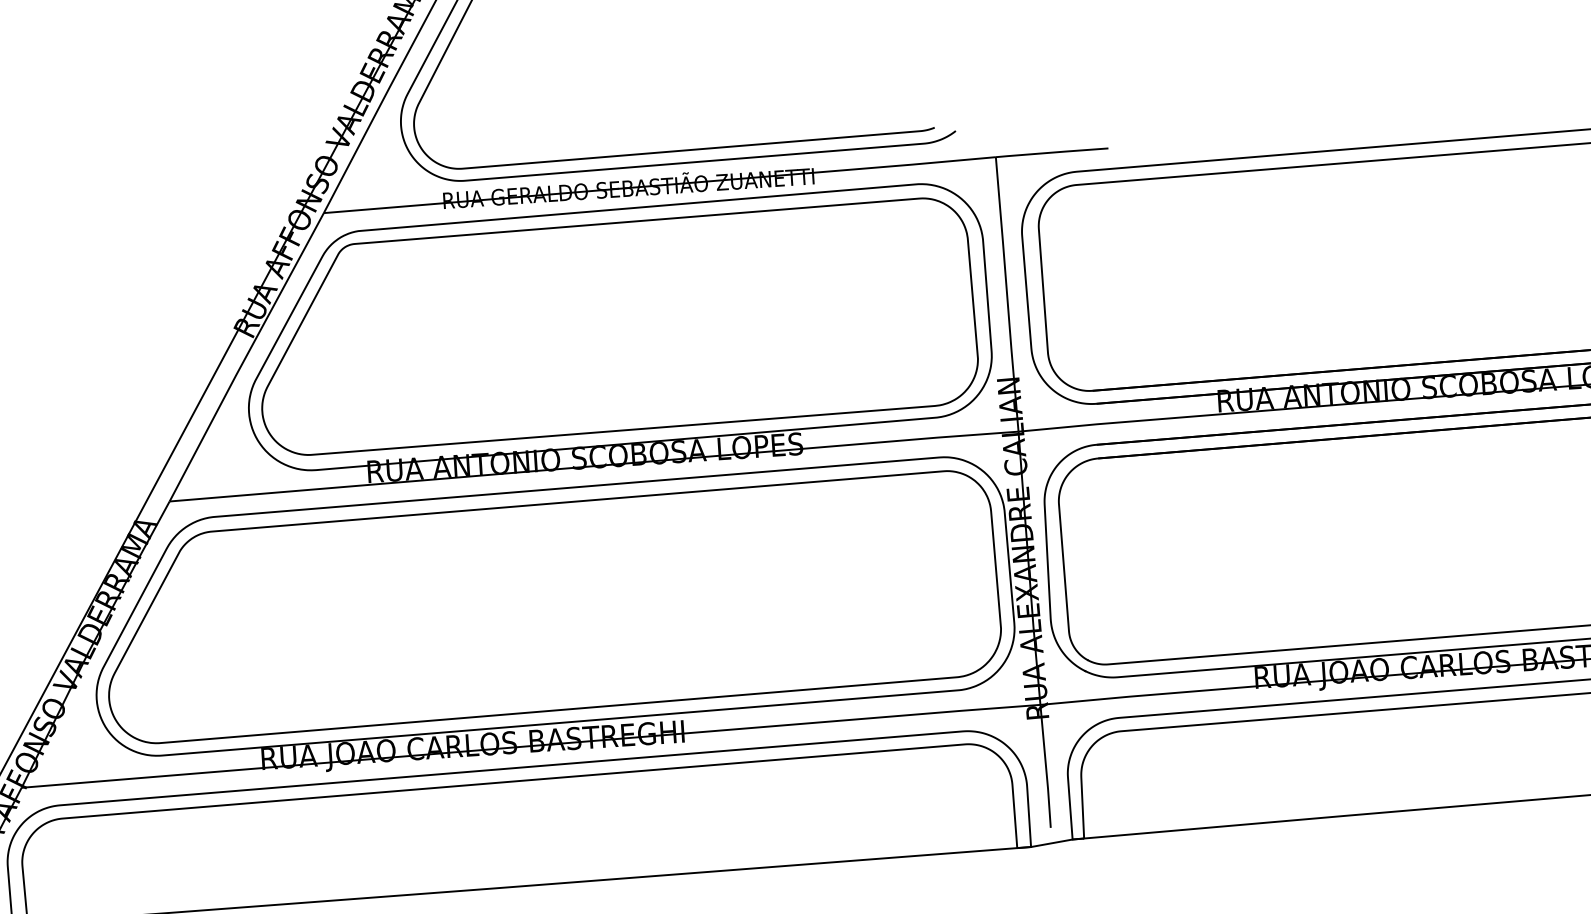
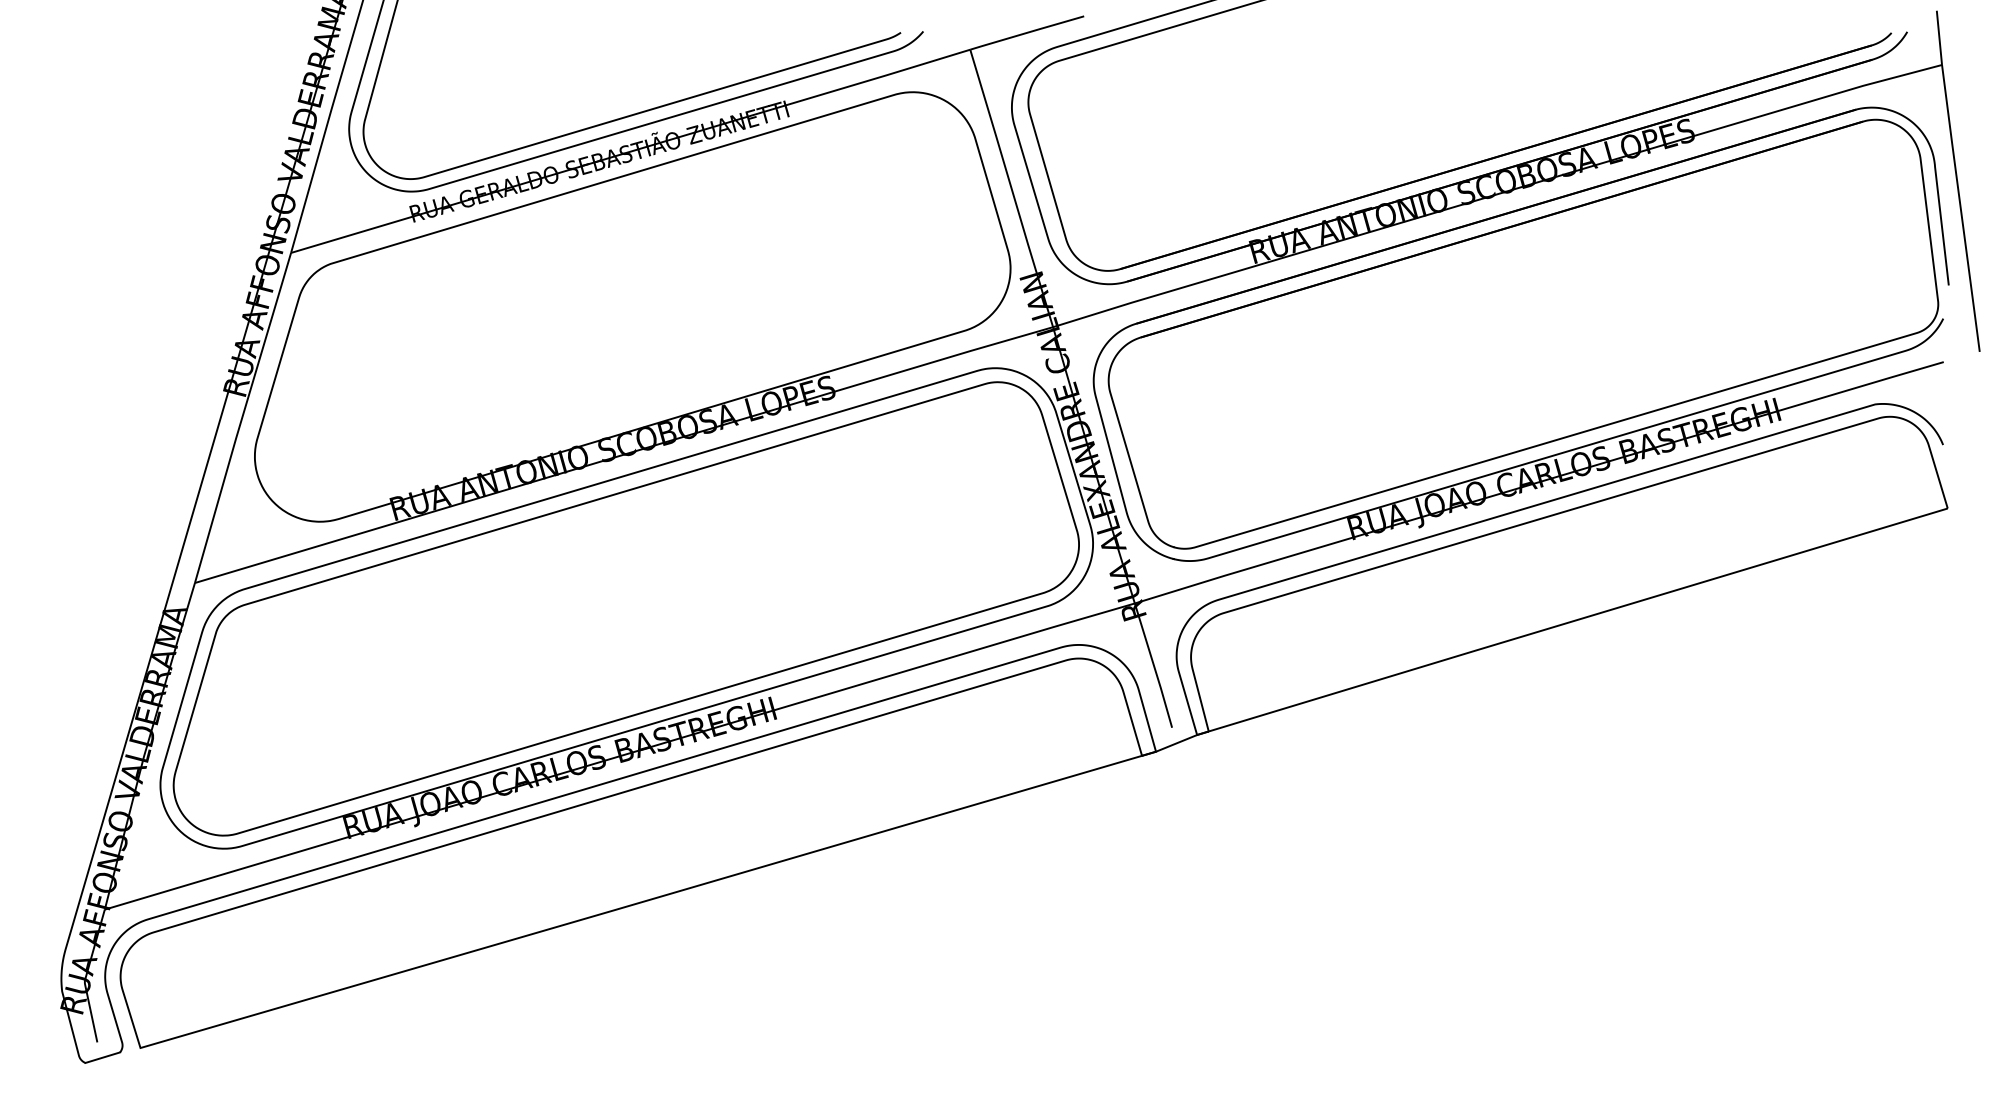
part: (631, 329) -> (632, 306), removed

